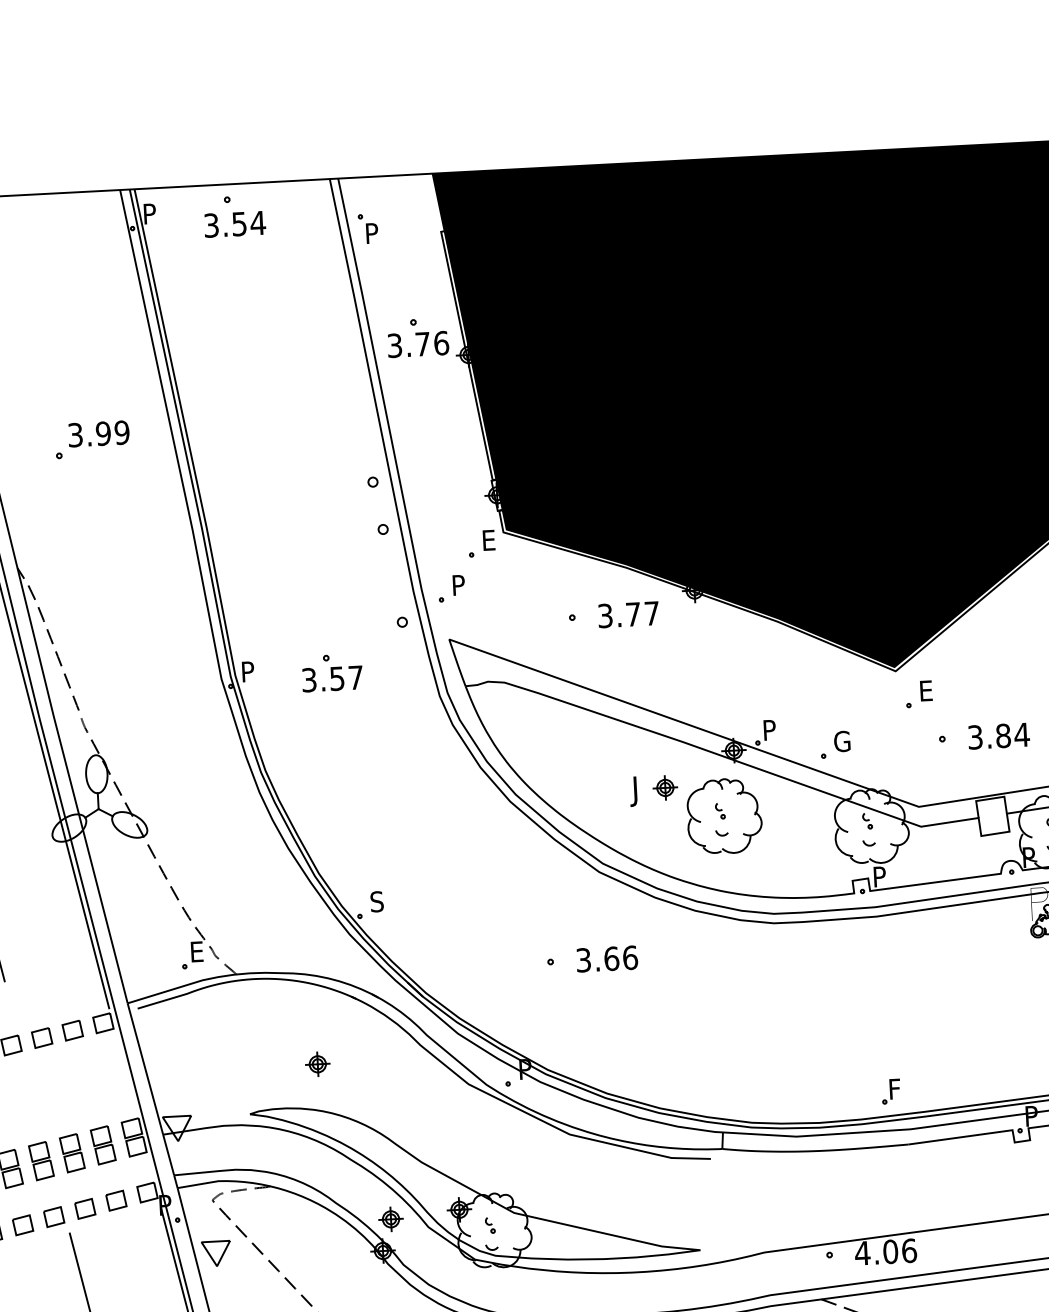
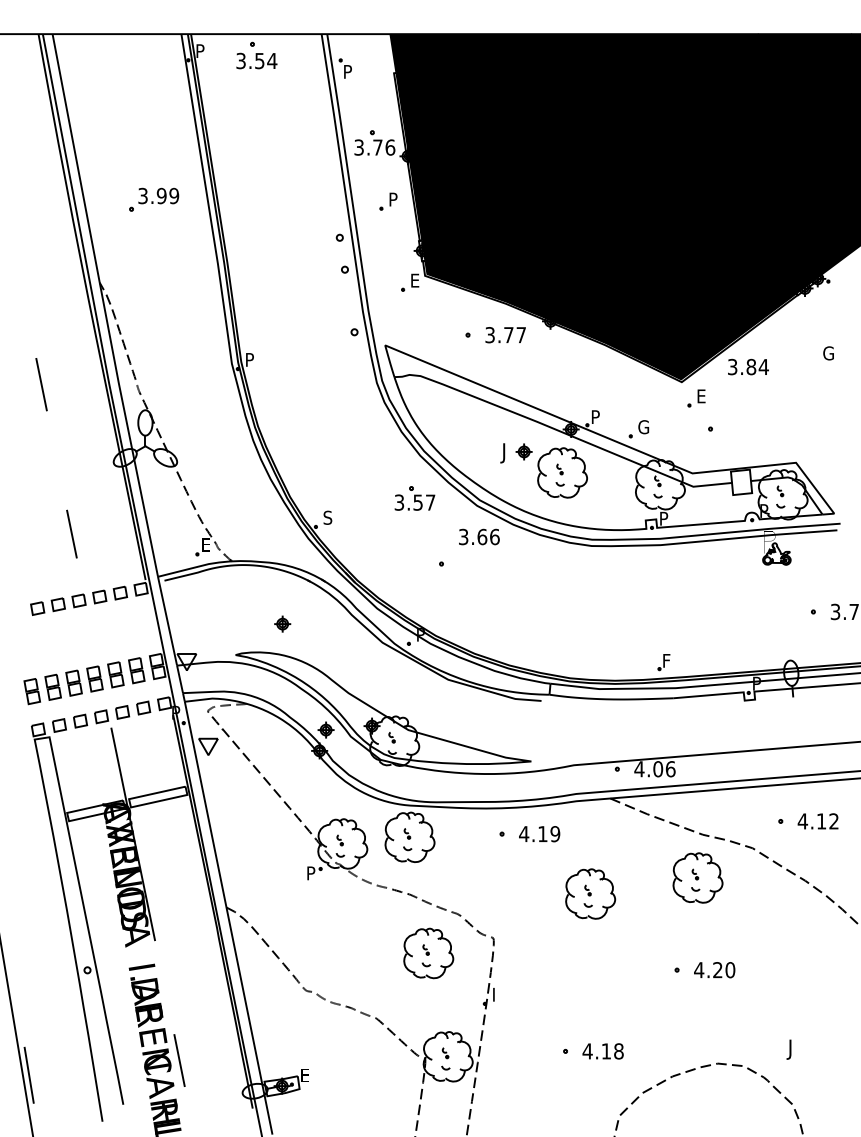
part: (451, 588) -> (388, 201), moved
part: (331, 672) -> (414, 498), moved
text: (999, 735) -> (748, 366), moved
text: (607, 958) -> (479, 536), moved

